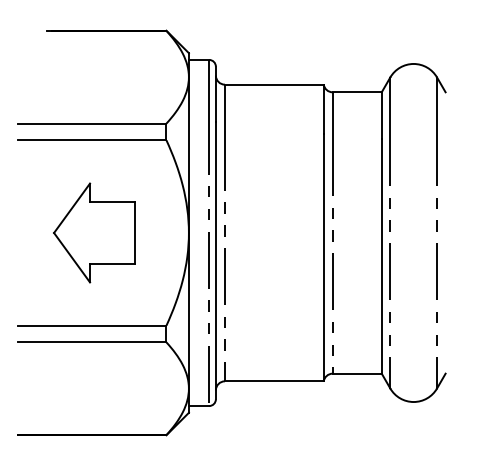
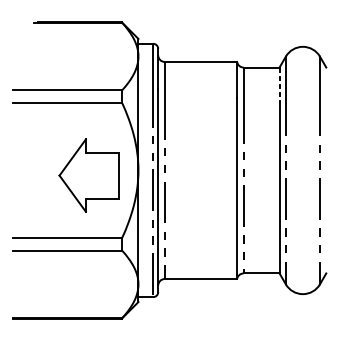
line: (381, 116) -> (279, 85), solid -> dashed
part: (94, 232) -> (89, 175), moved

